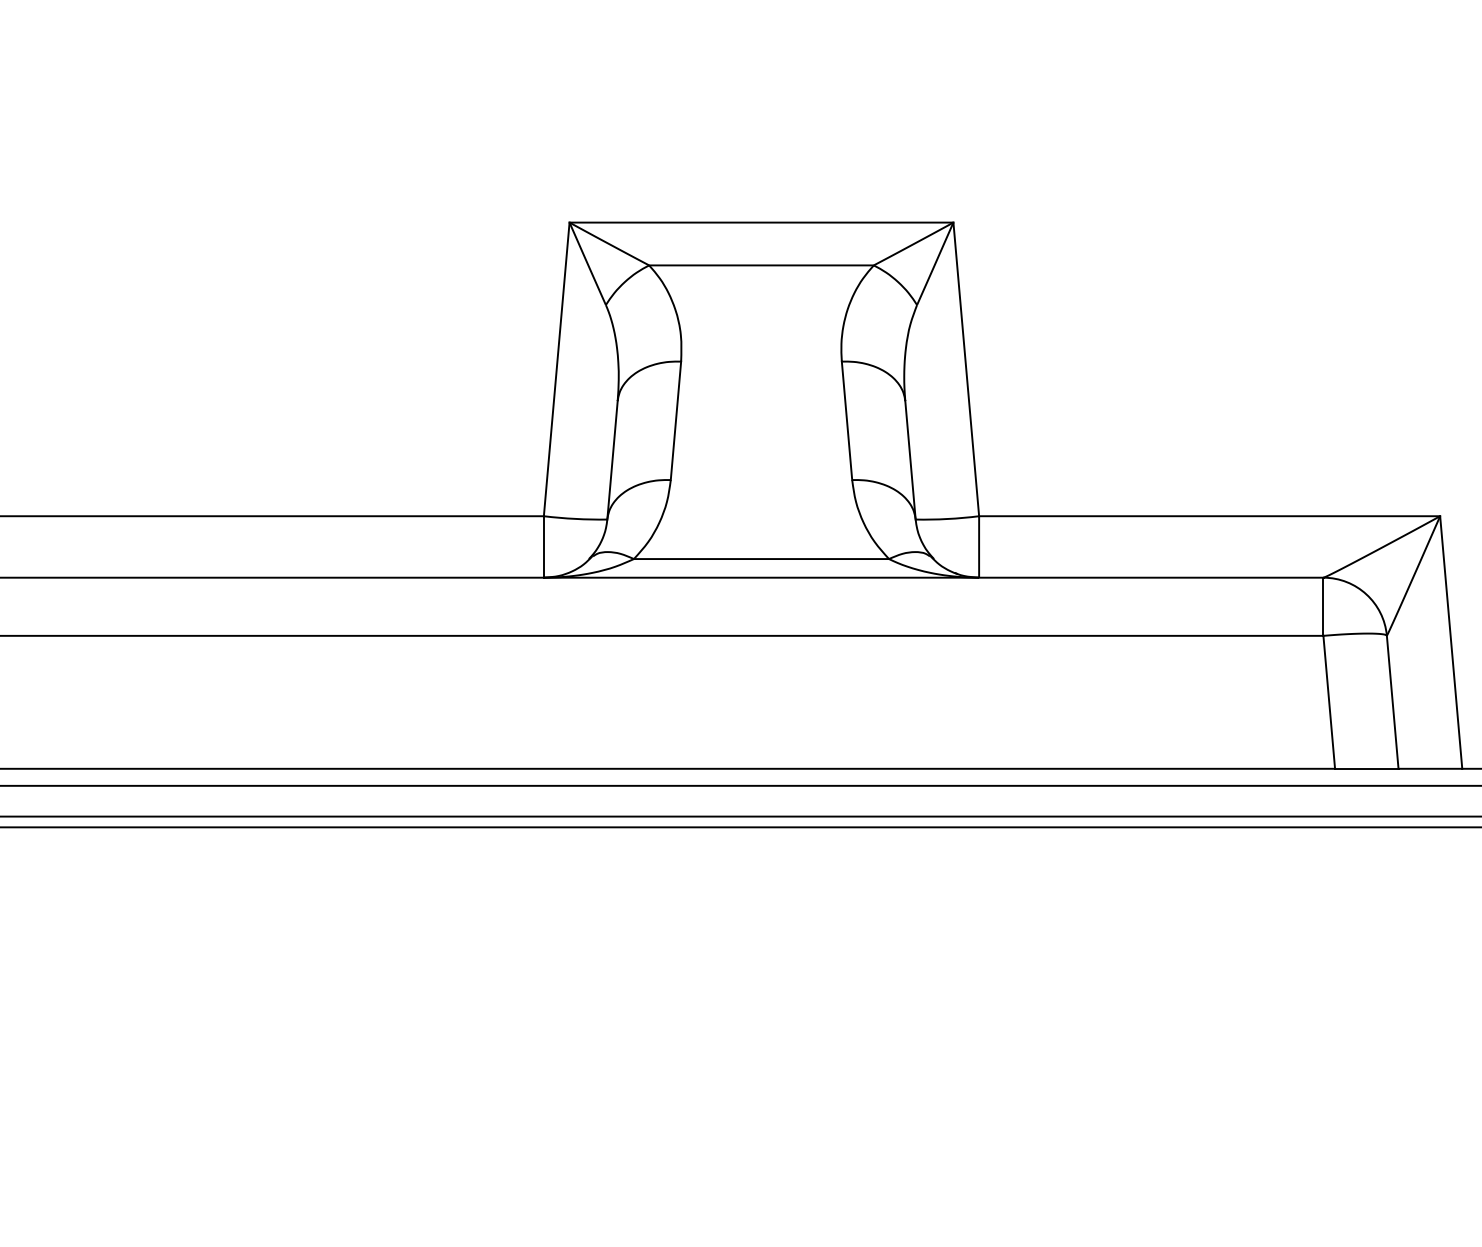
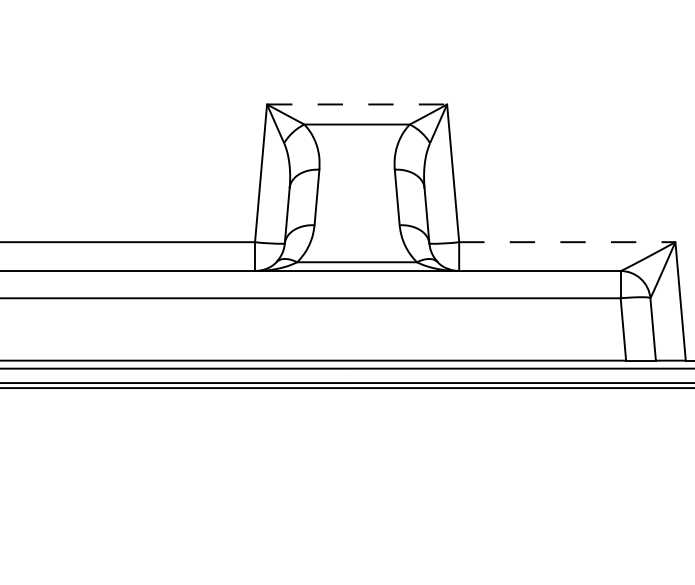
line: (762, 222) -> (357, 104), solid -> dashed
line: (1210, 516) -> (567, 242), solid -> dashed

